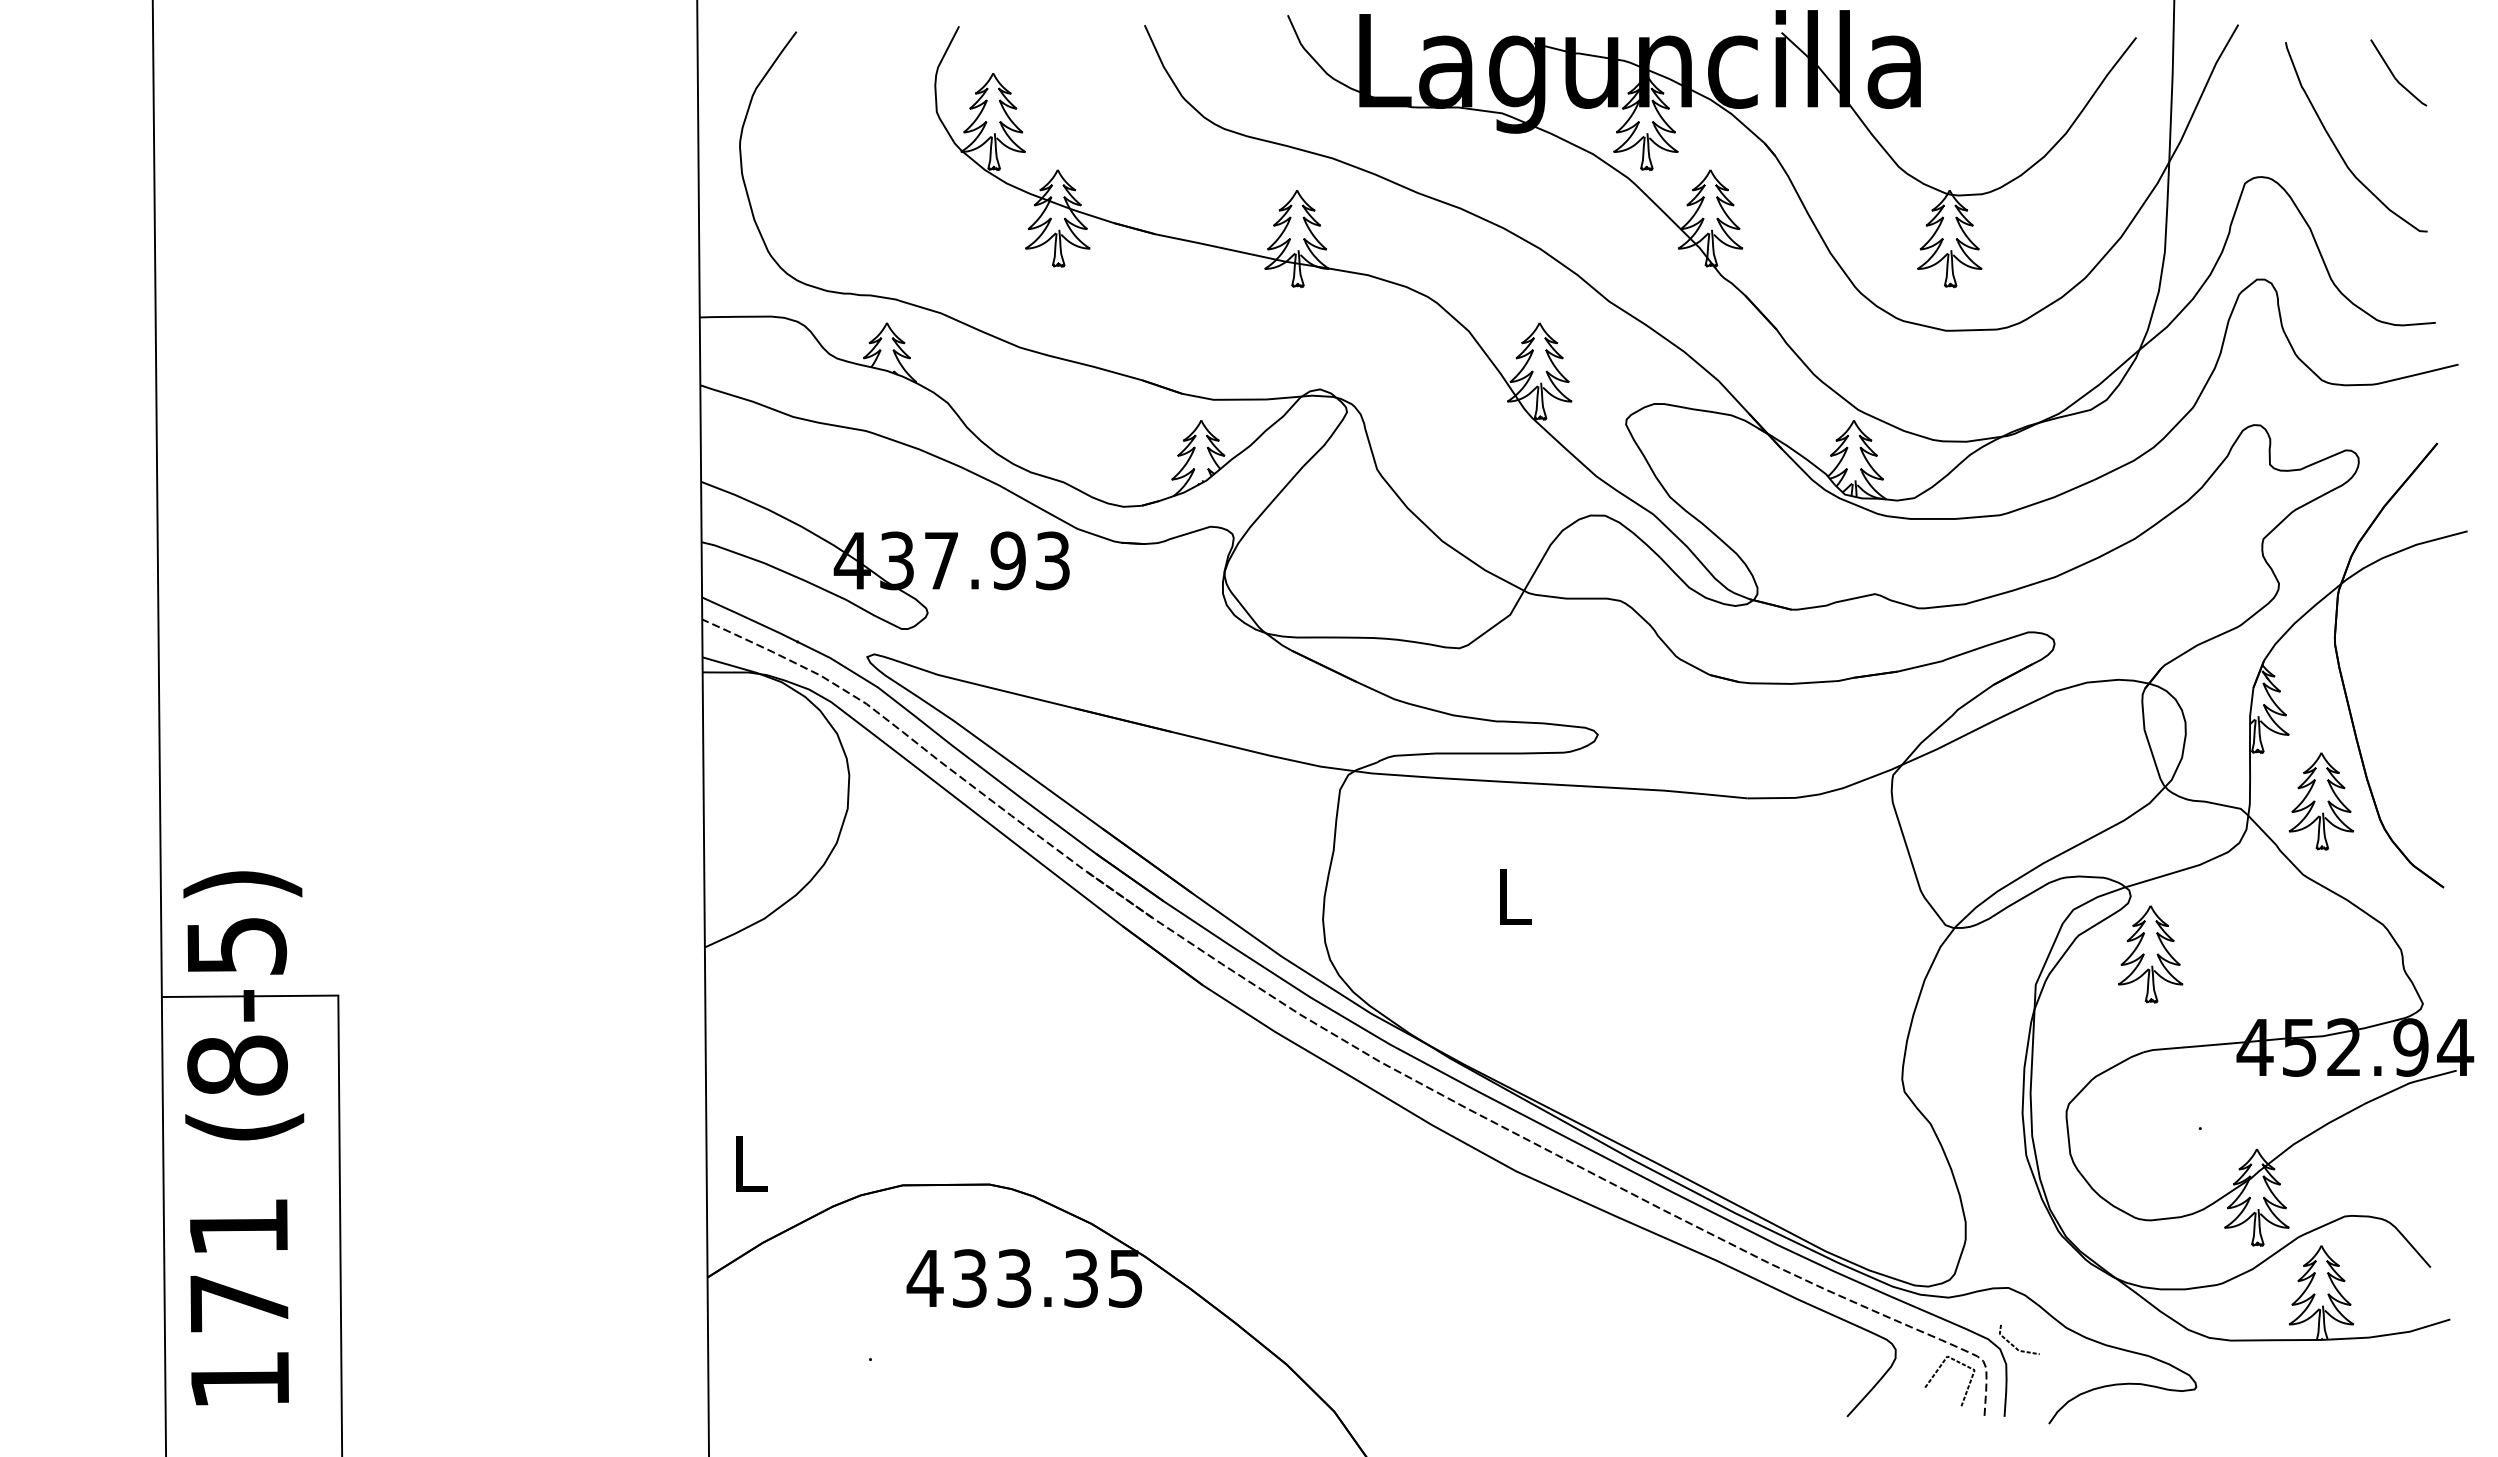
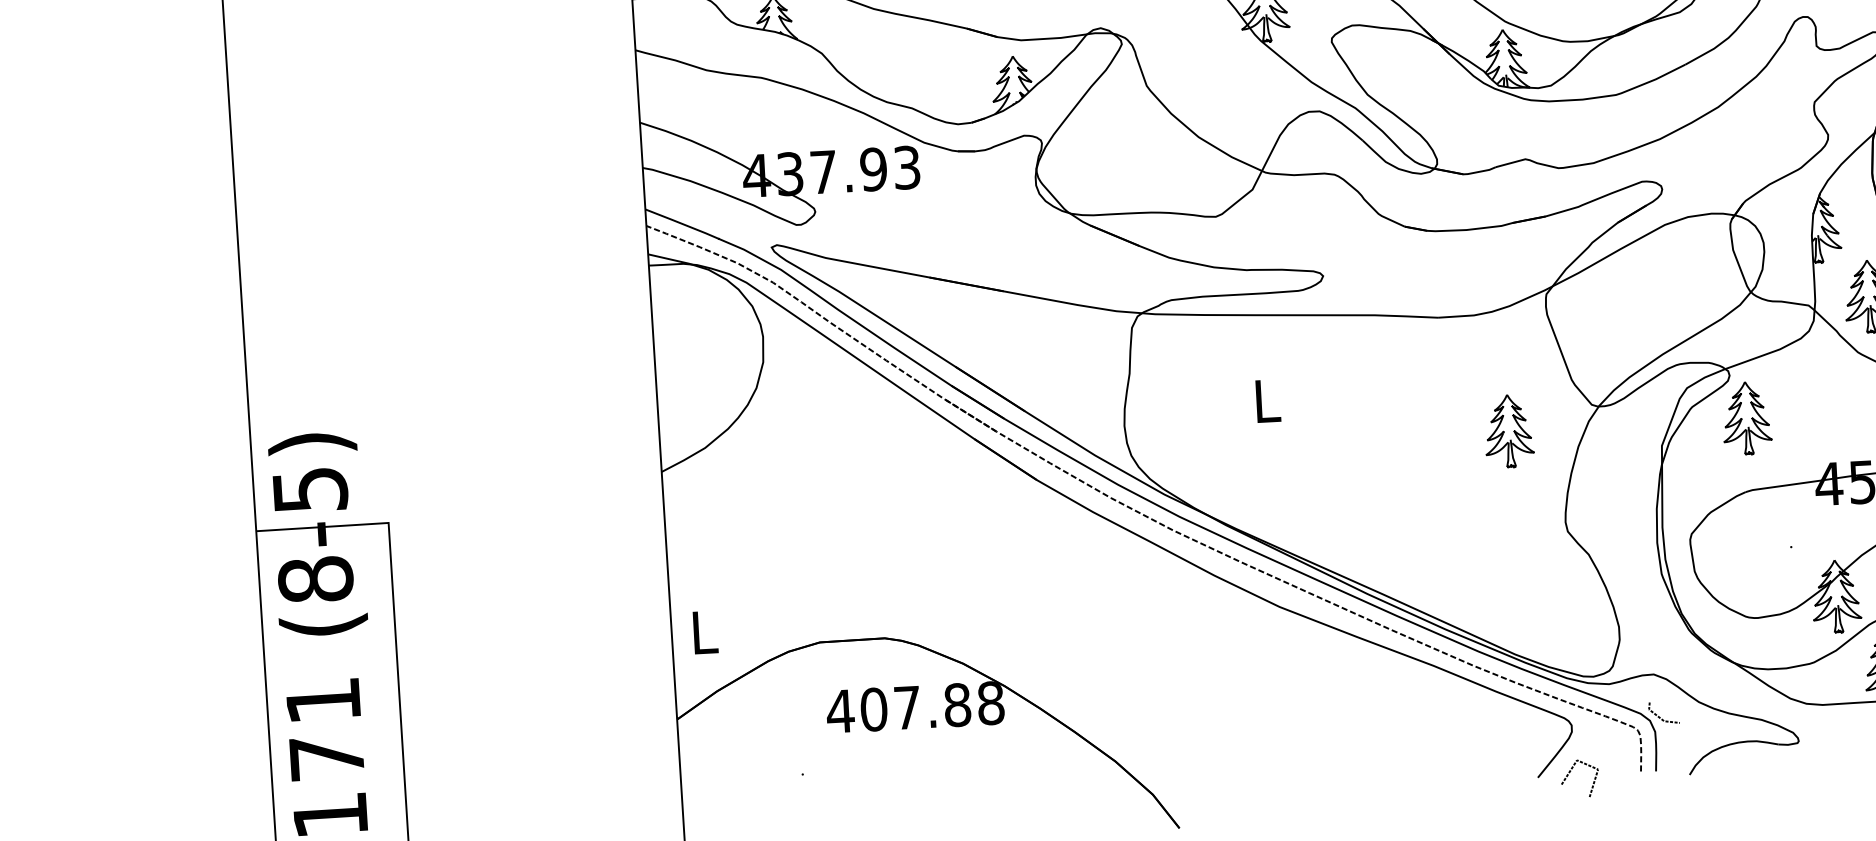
part: (1833, 954) -> (1508, 431), added
text: (1047, 1278) -> (932, 706), 433.35 -> 407.88
line: (1937, 1372) -> (1570, 772), moved

